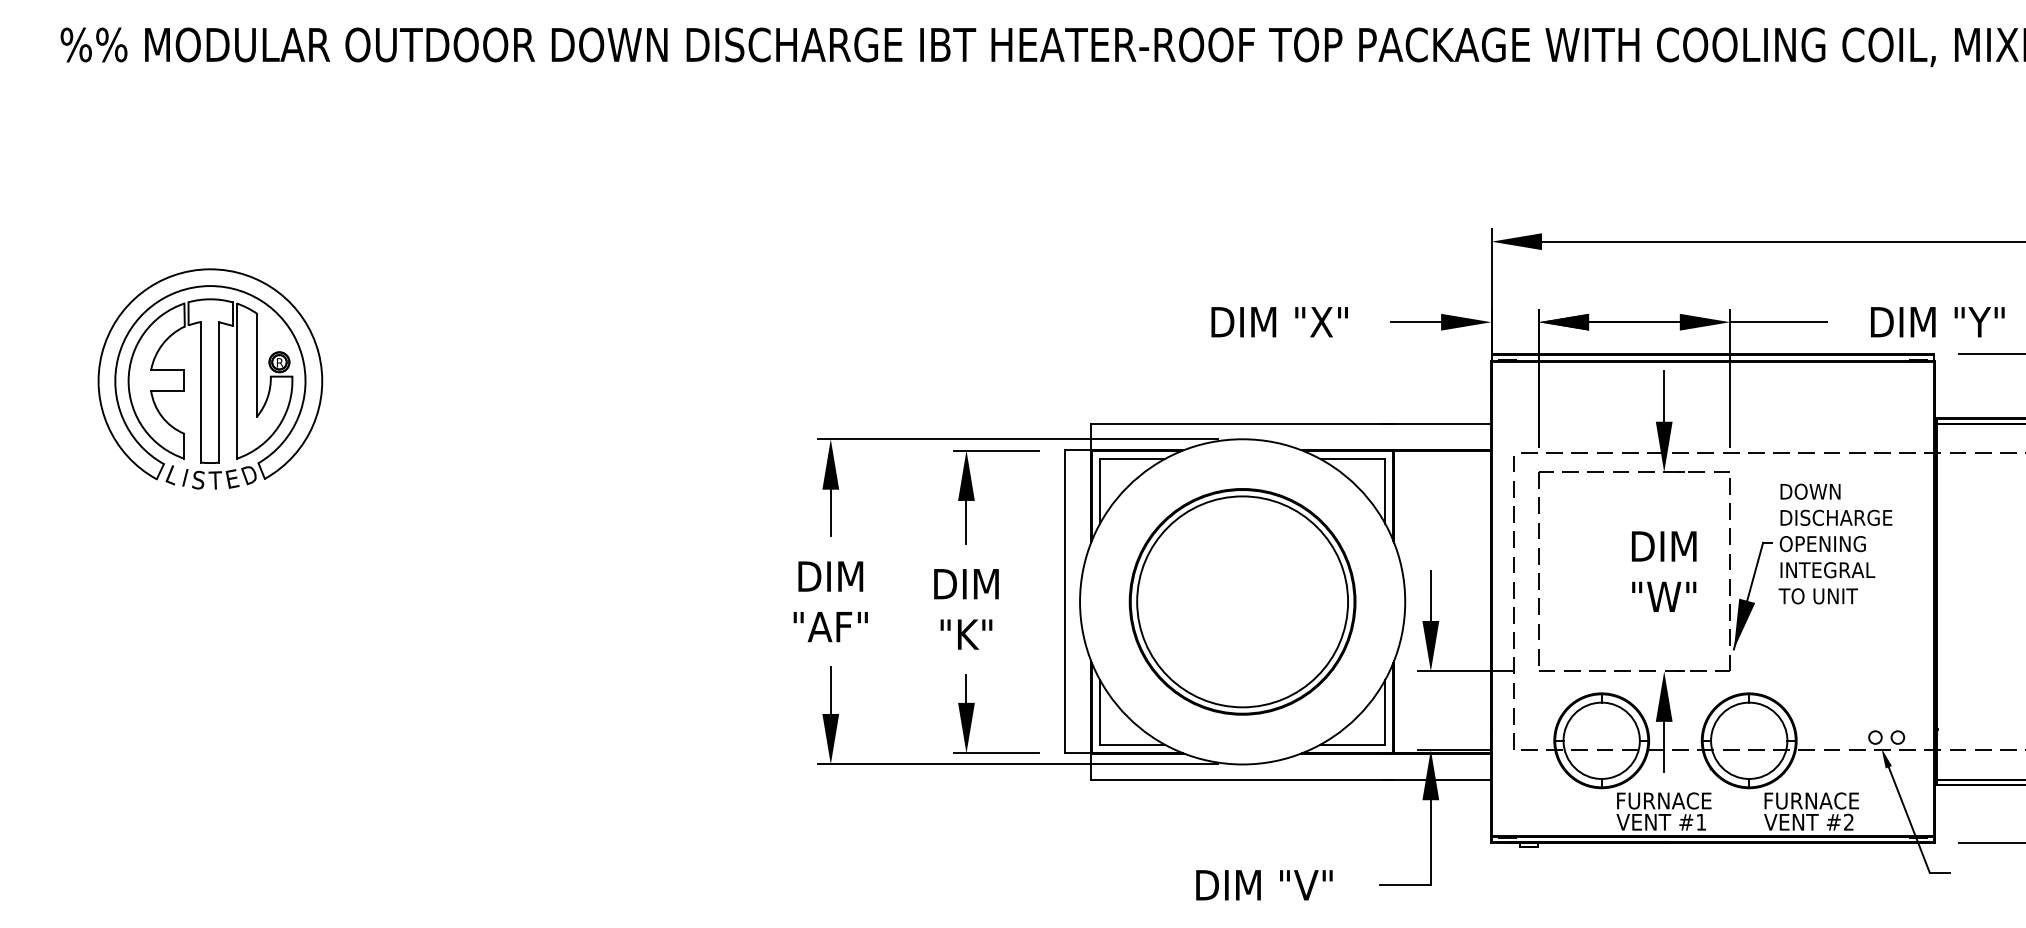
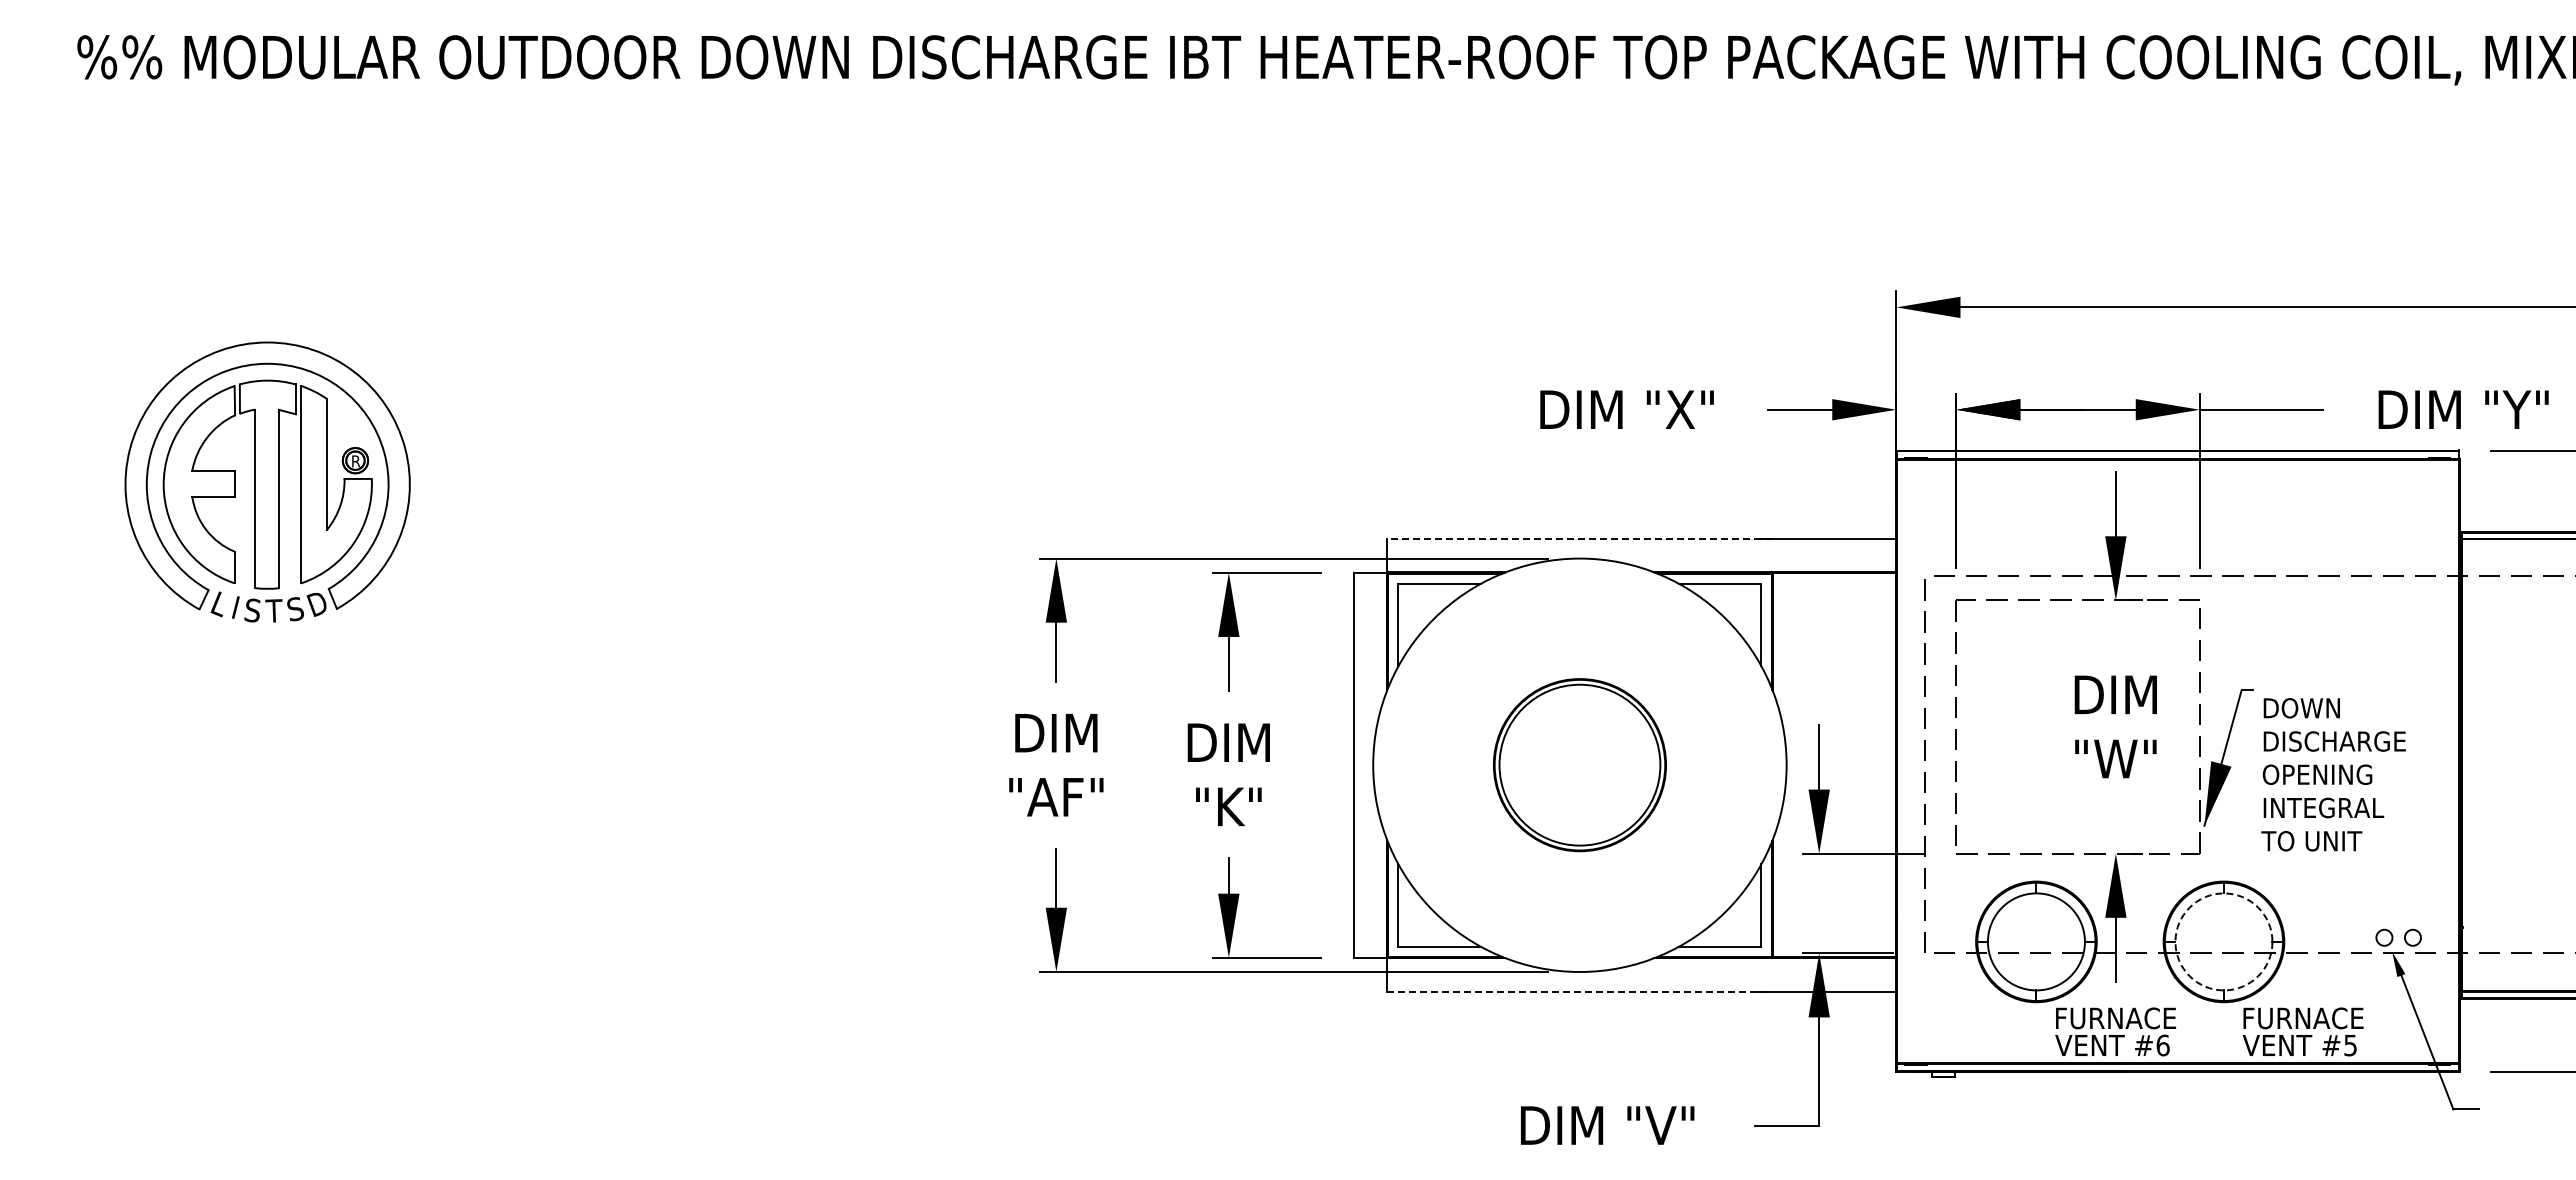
line: (1242, 423) -> (1579, 538), solid -> dashed
text: (232, 478) -> (295, 608), E -> S
text: (1835, 543) -> (2333, 774), moved
part: (1242, 601) -> (1579, 764), size x0.6
circle: (1748, 740) -> (2223, 941), solid -> dashed
line: (1243, 779) -> (1580, 991), solid -> dashed
text: (1700, 822) -> (2162, 1045), #1 -> #6
text: (1848, 822) -> (2350, 1045), #2 -> #5

